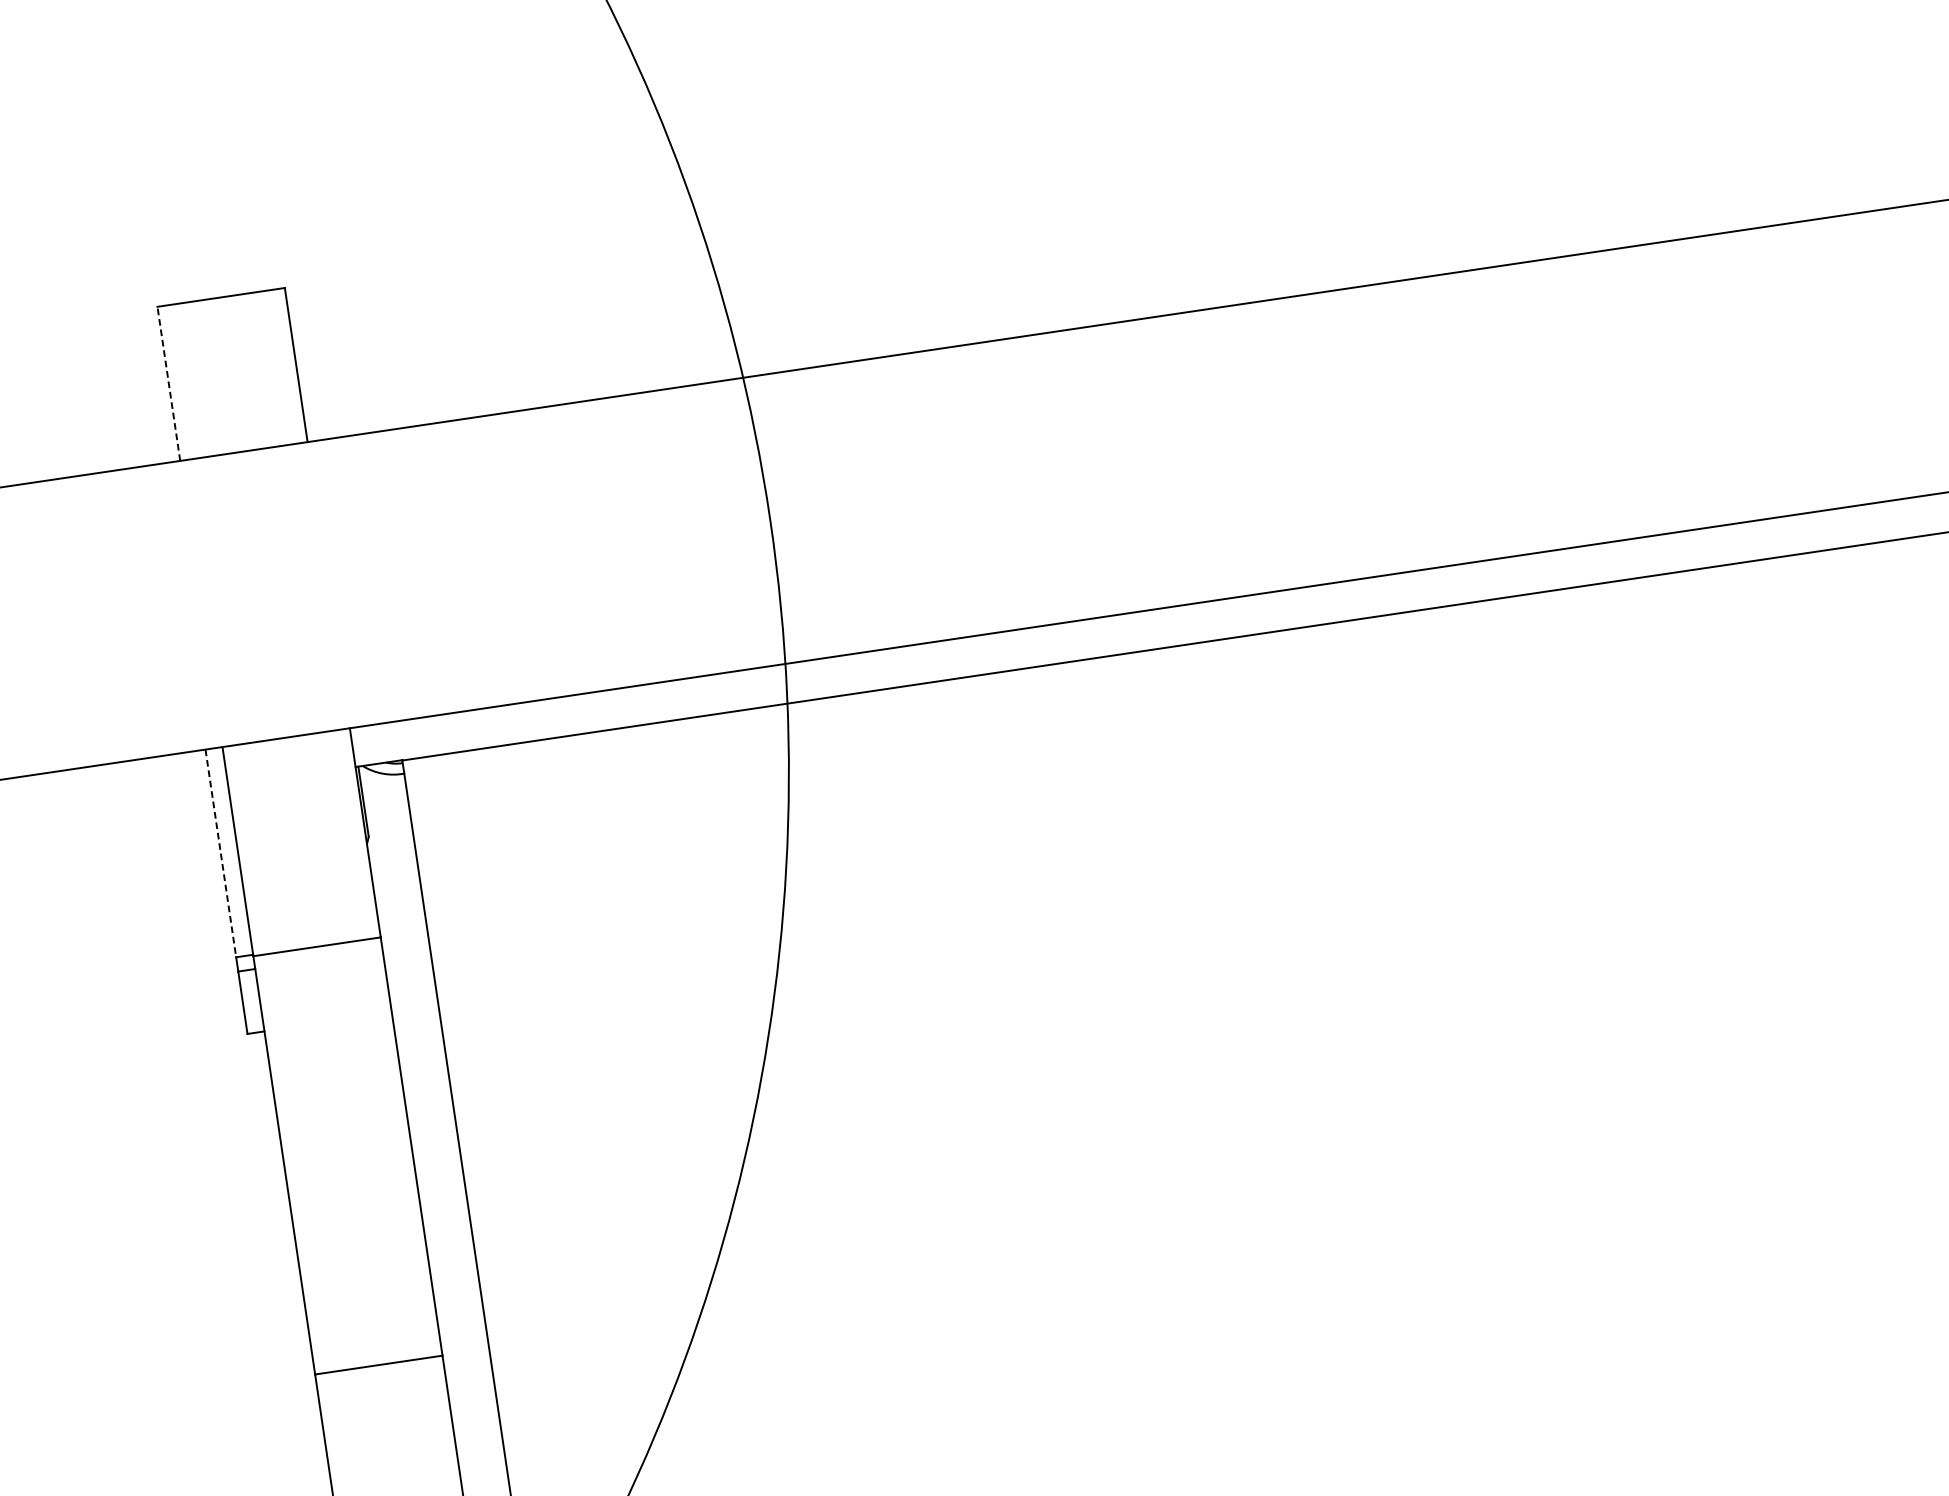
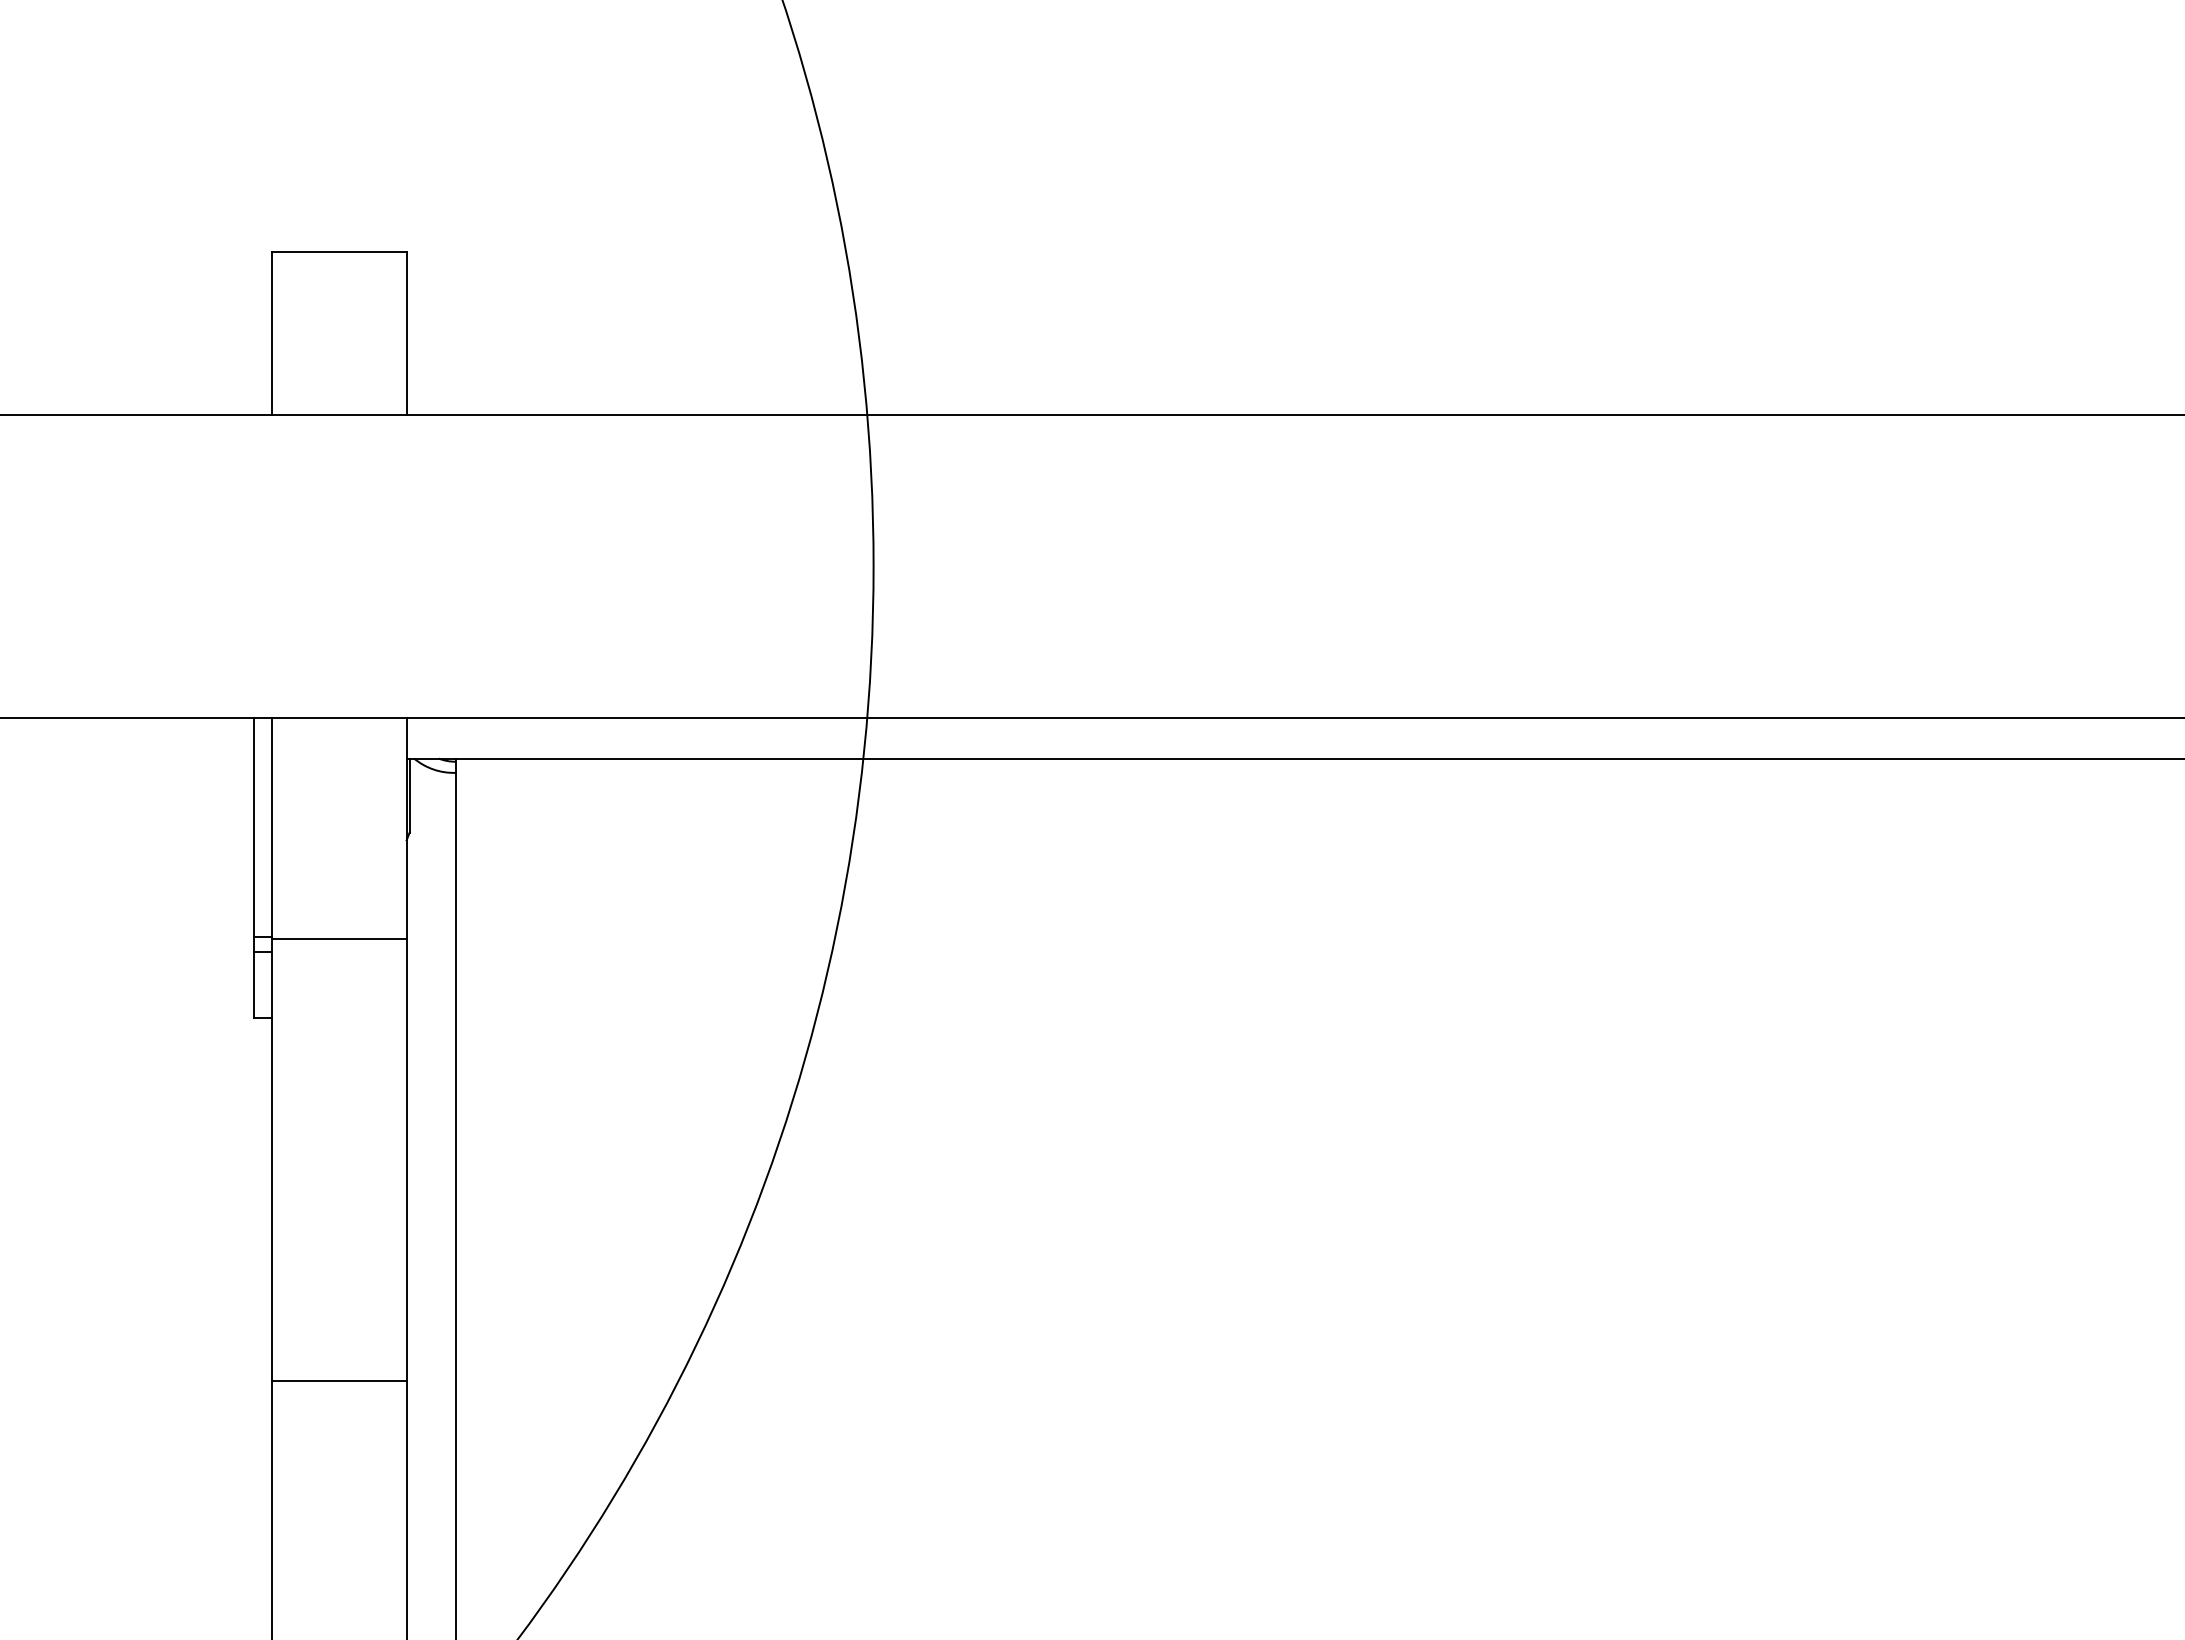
line: (168, 383) -> (271, 333), dashed -> solid
line: (221, 853) -> (254, 827), dashed -> solid

